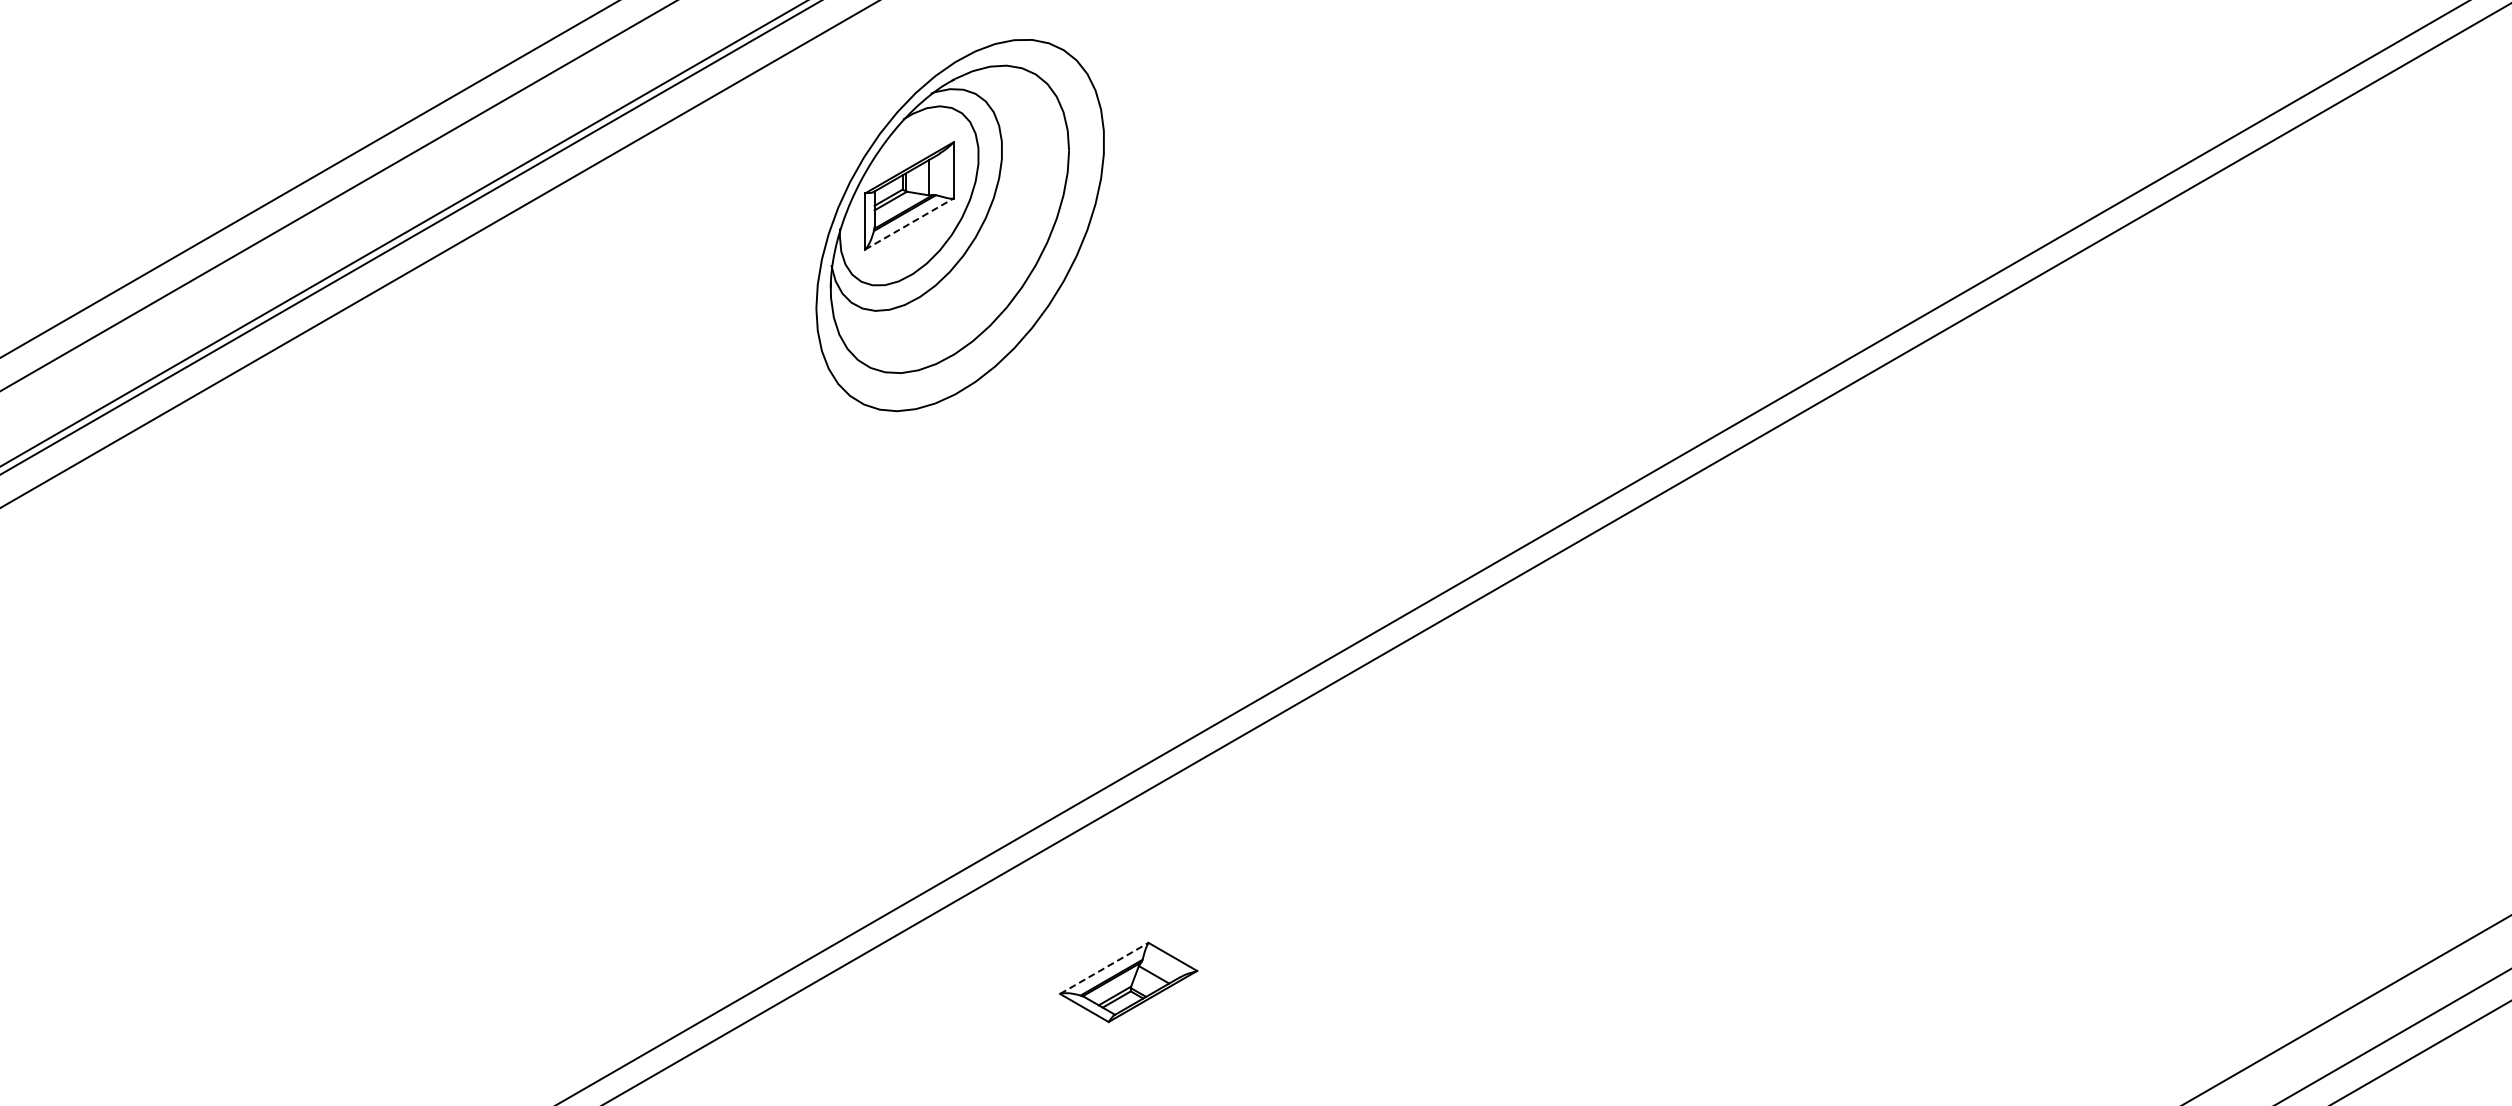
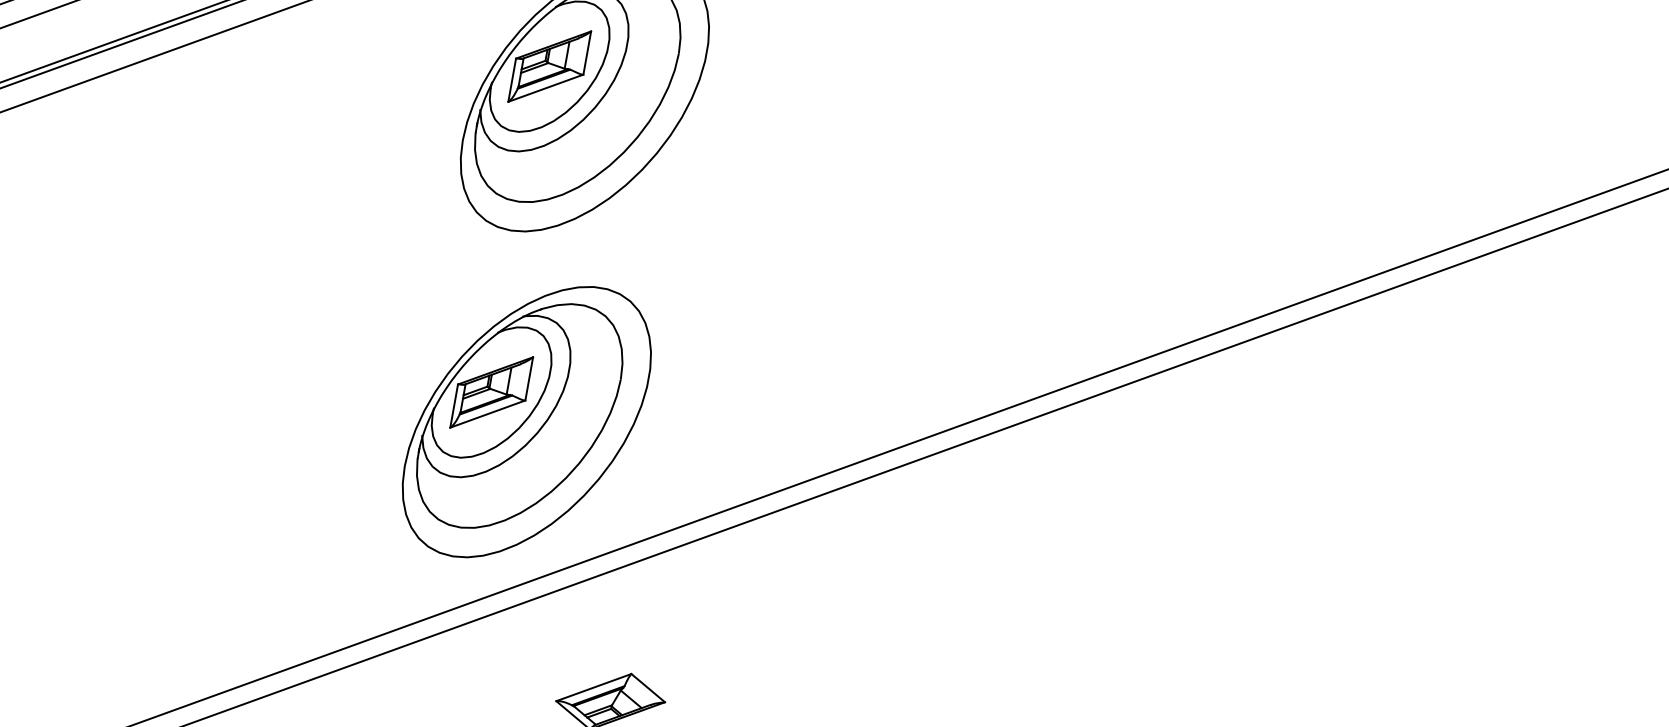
line: (909, 223) -> (546, 87), dashed -> solid
part: (959, 648) -> (526, 421), added
line: (1104, 968) -> (594, 687), dashed -> solid

